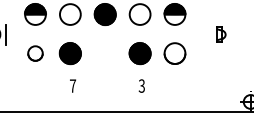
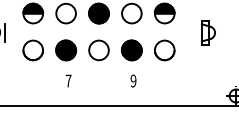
part: (221, 34) -> (208, 32), size x1.67
circle: (35, 53) -> (33, 50), size x1.43
circle: (105, 53) -> (99, 50), added
text: (141, 85) -> (133, 80), 3 -> 9

